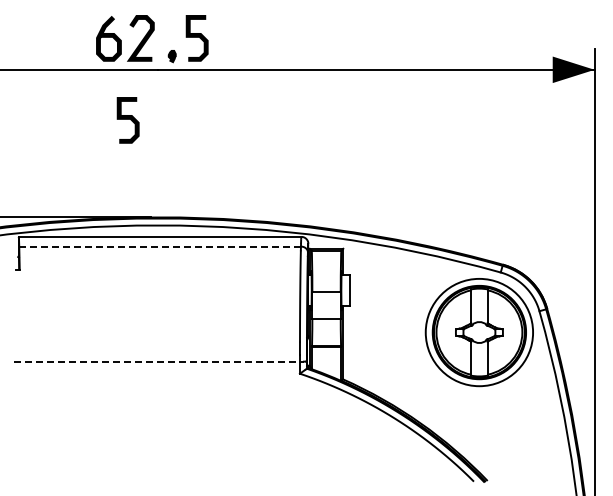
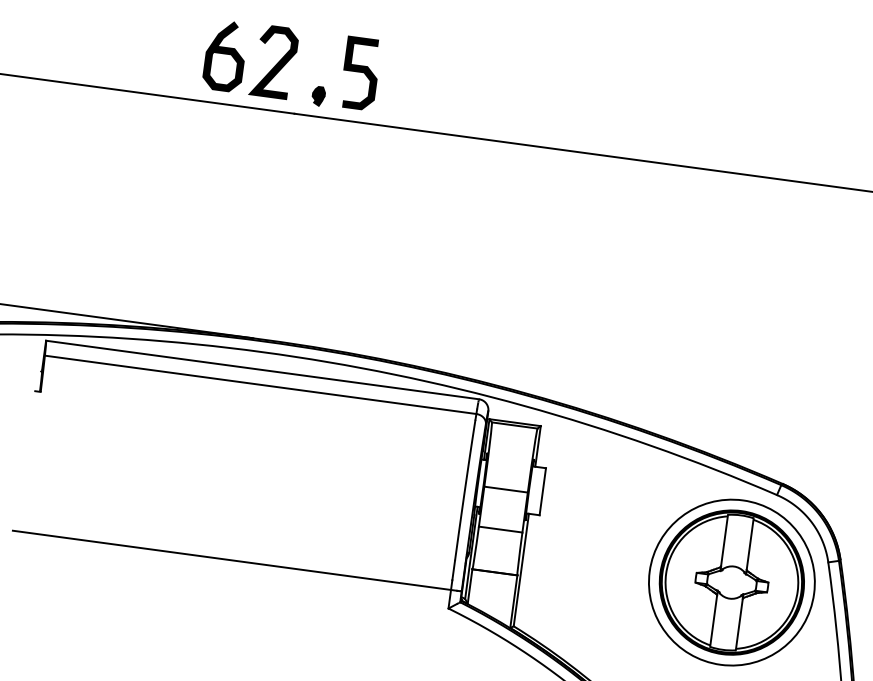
curve: (127, 119) -> (237, 183), removed
line: (160, 246) -> (261, 384), dashed -> solid
line: (159, 361) -> (235, 560), dashed -> solid

